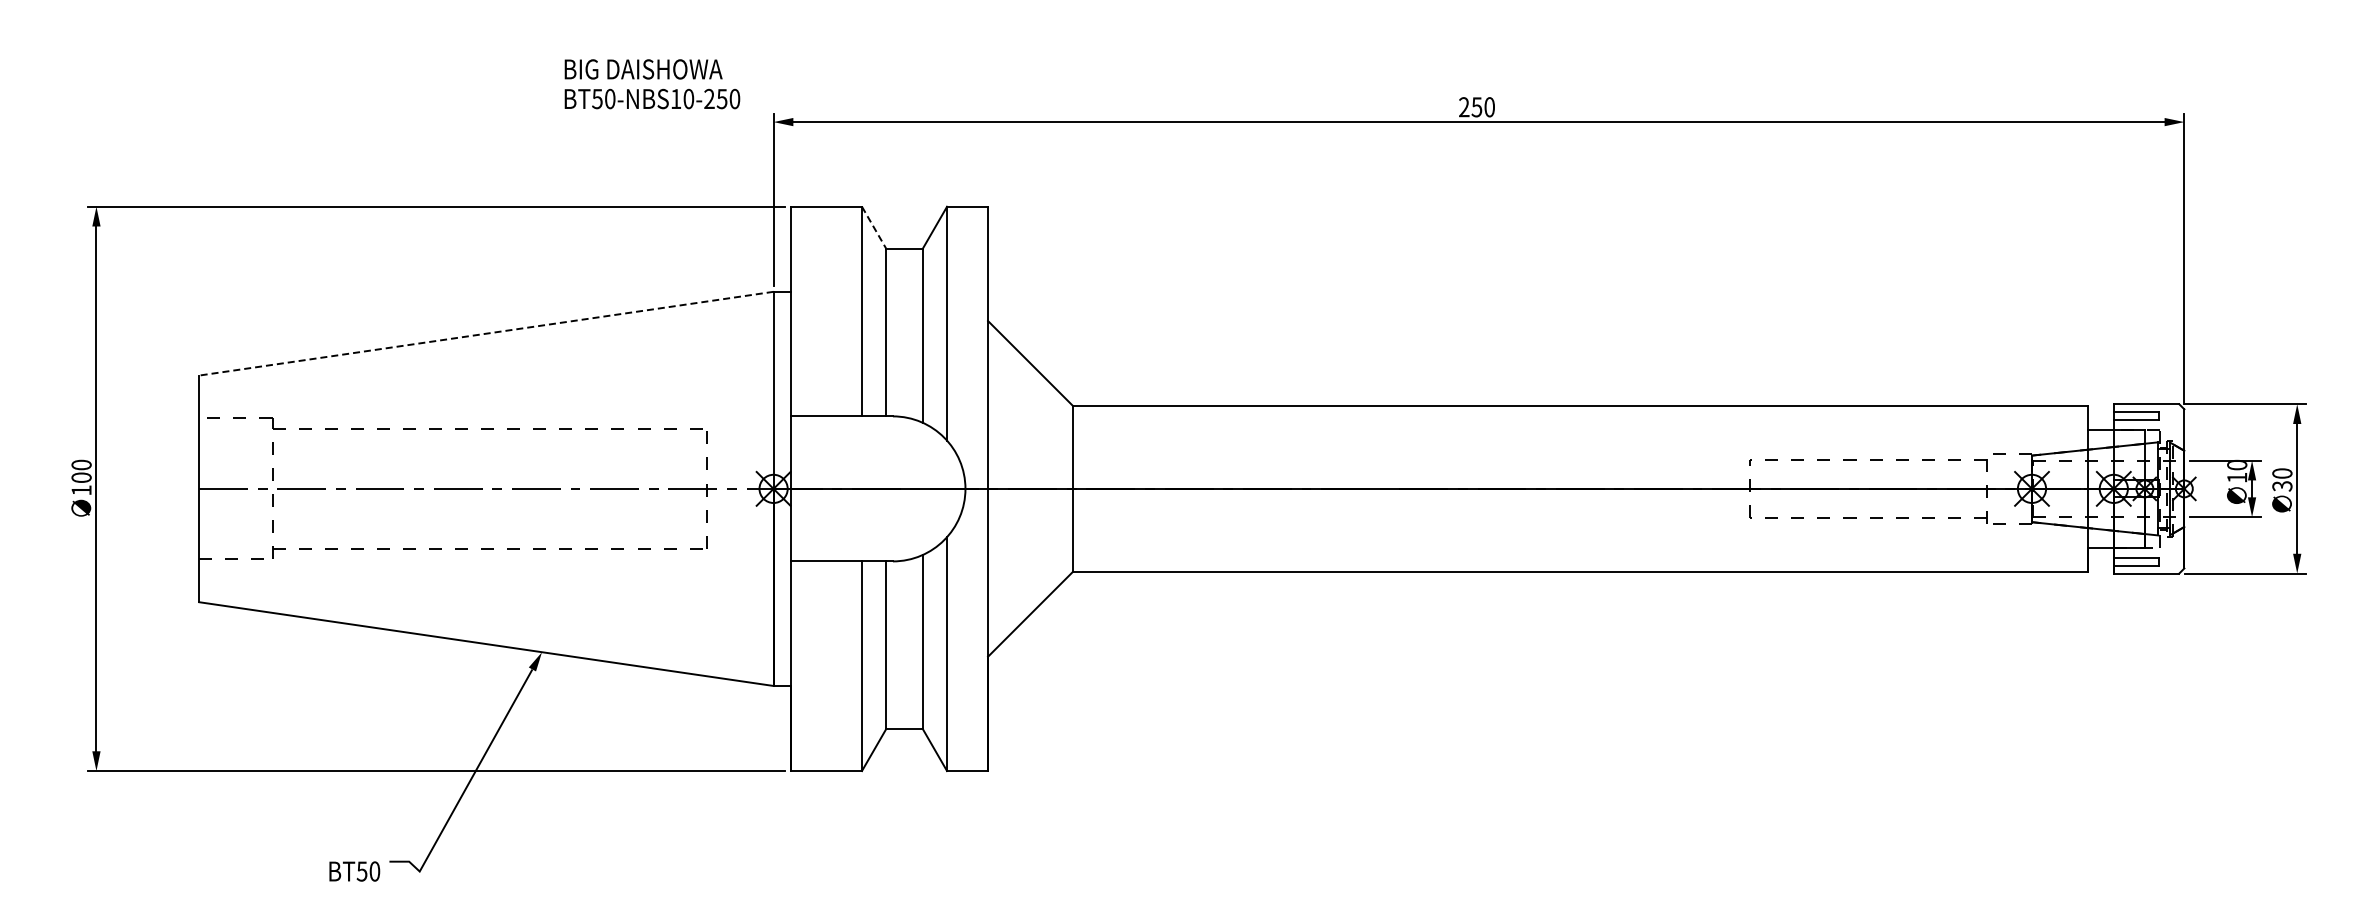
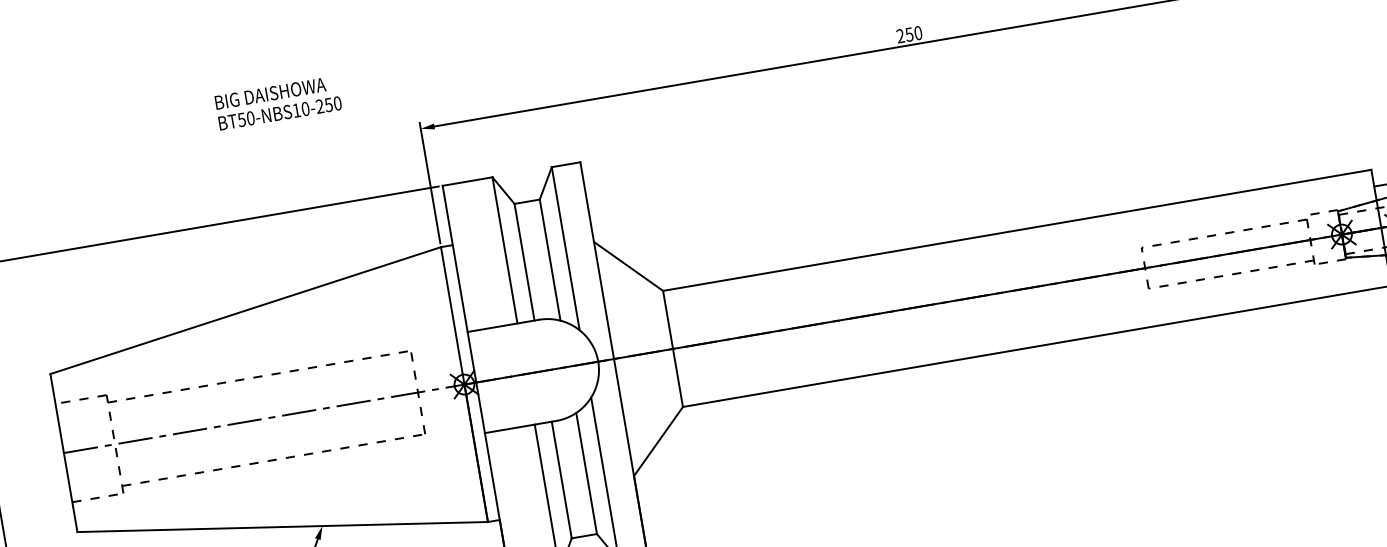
text: (652, 84) -> (278, 103), moved
line: (874, 228) -> (503, 190), dashed -> solid
line: (485, 333) -> (245, 310), dashed -> solid

